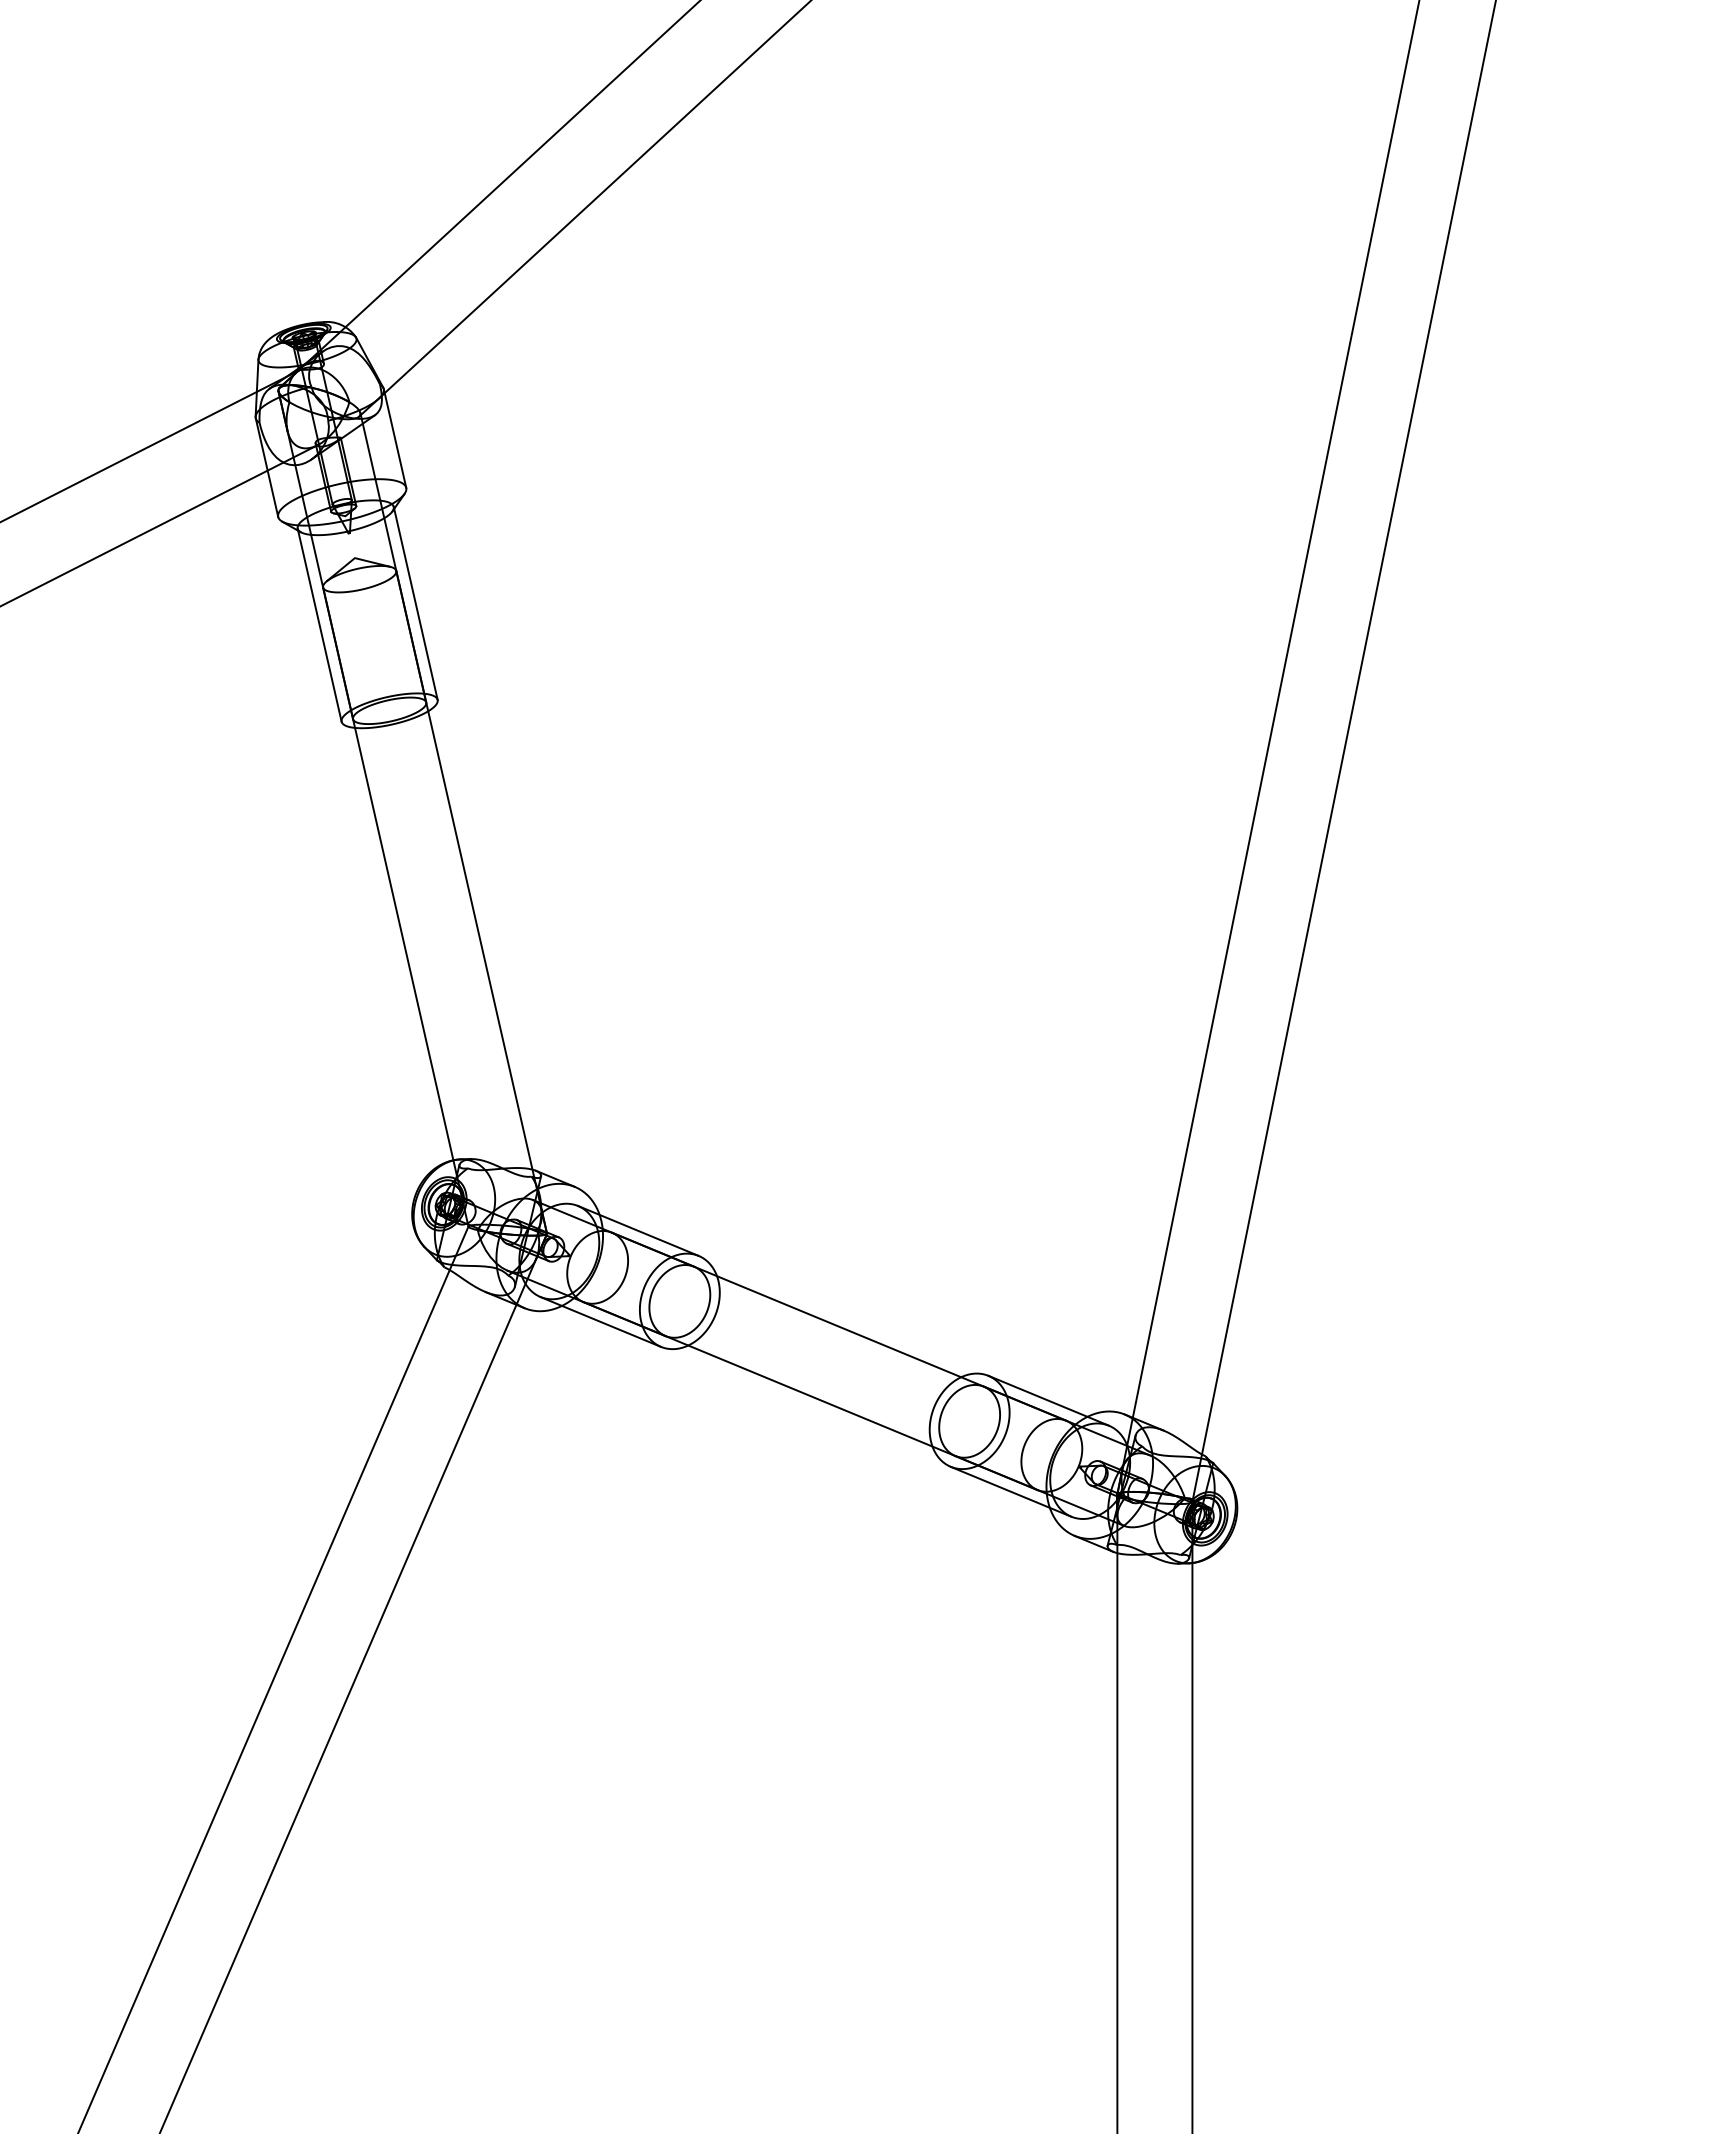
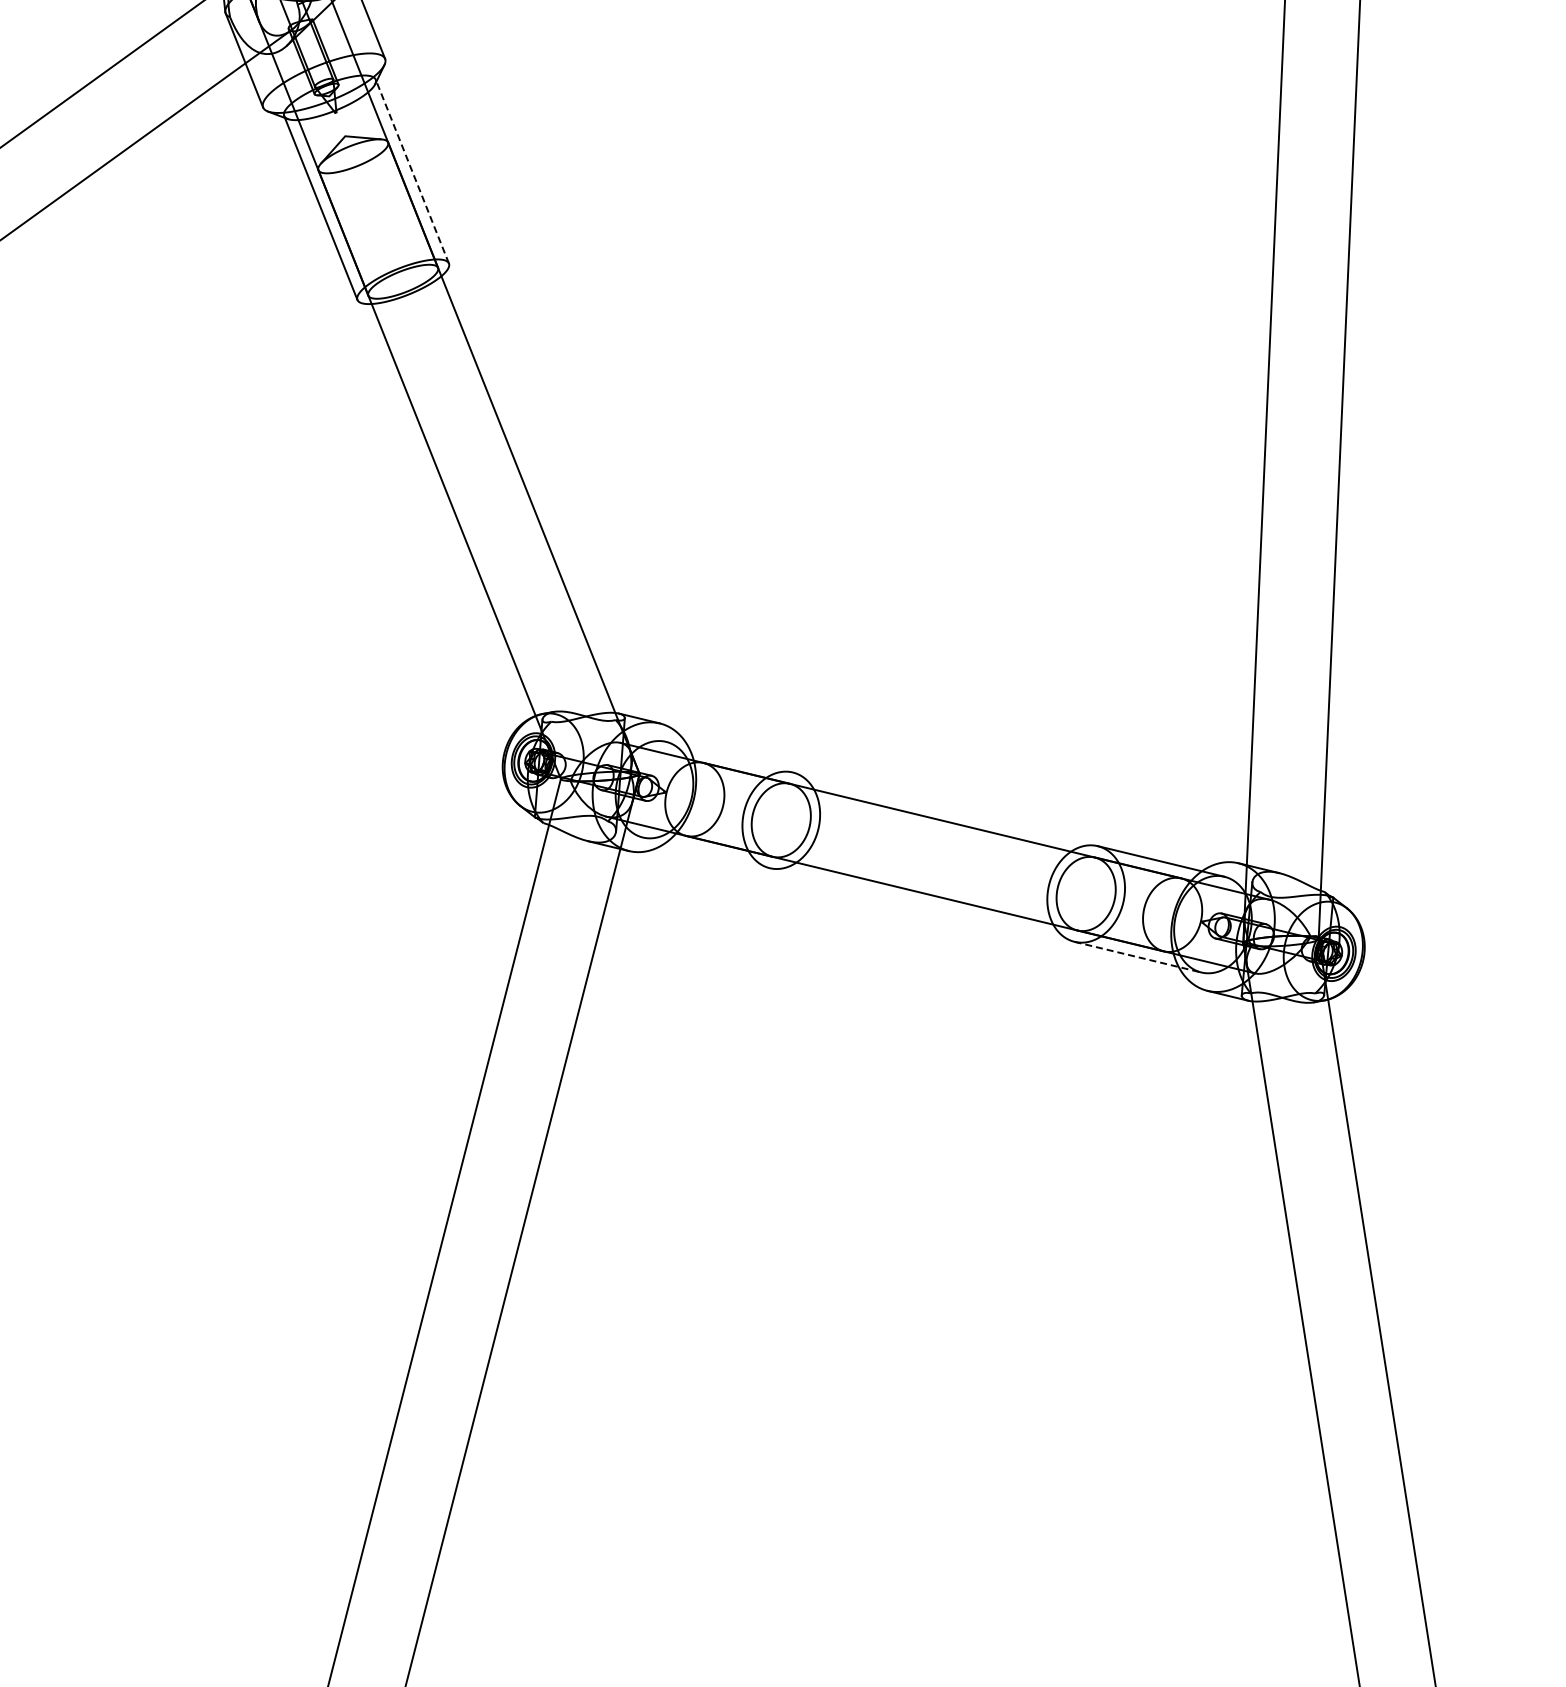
line: (415, 603) -> (412, 171), solid -> dashed
line: (638, 1230) -> (729, 756), removed
line: (600, 1321) -> (706, 852), removed
line: (1011, 1491) -> (1138, 956), solid -> dashed

